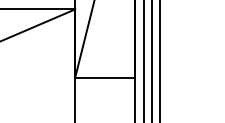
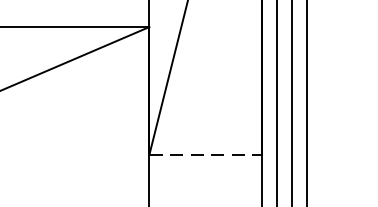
line: (105, 77) -> (206, 154), solid -> dashed

